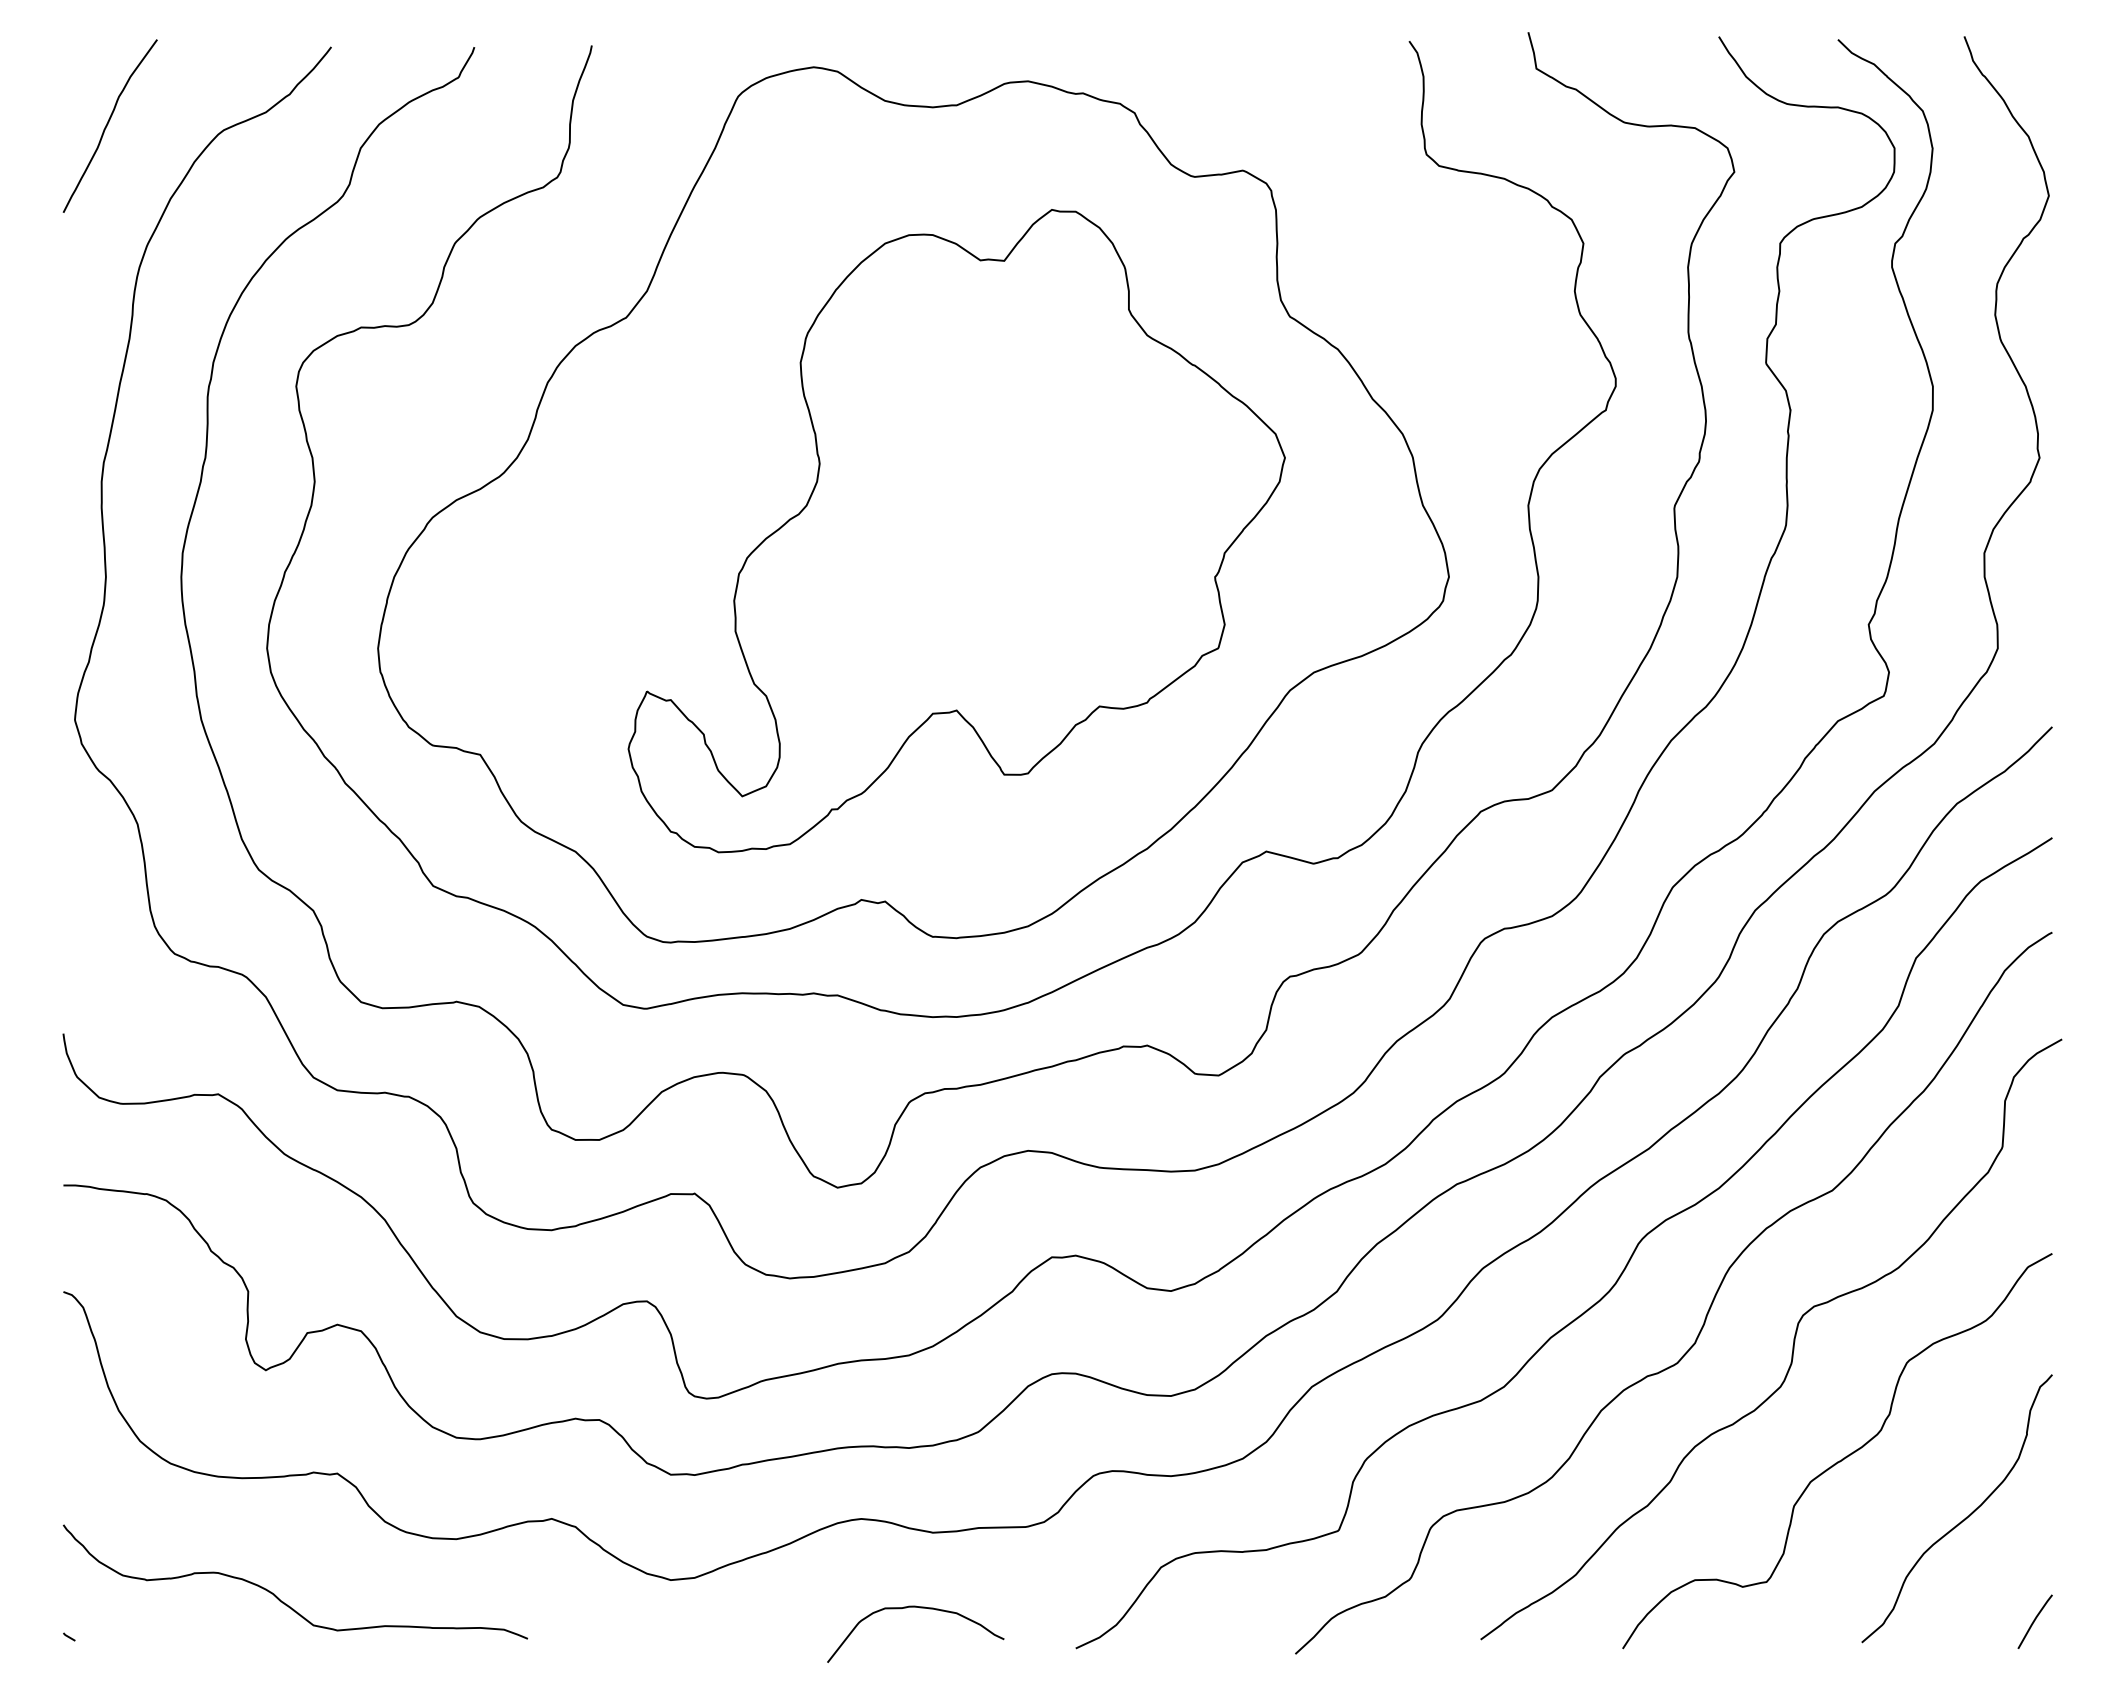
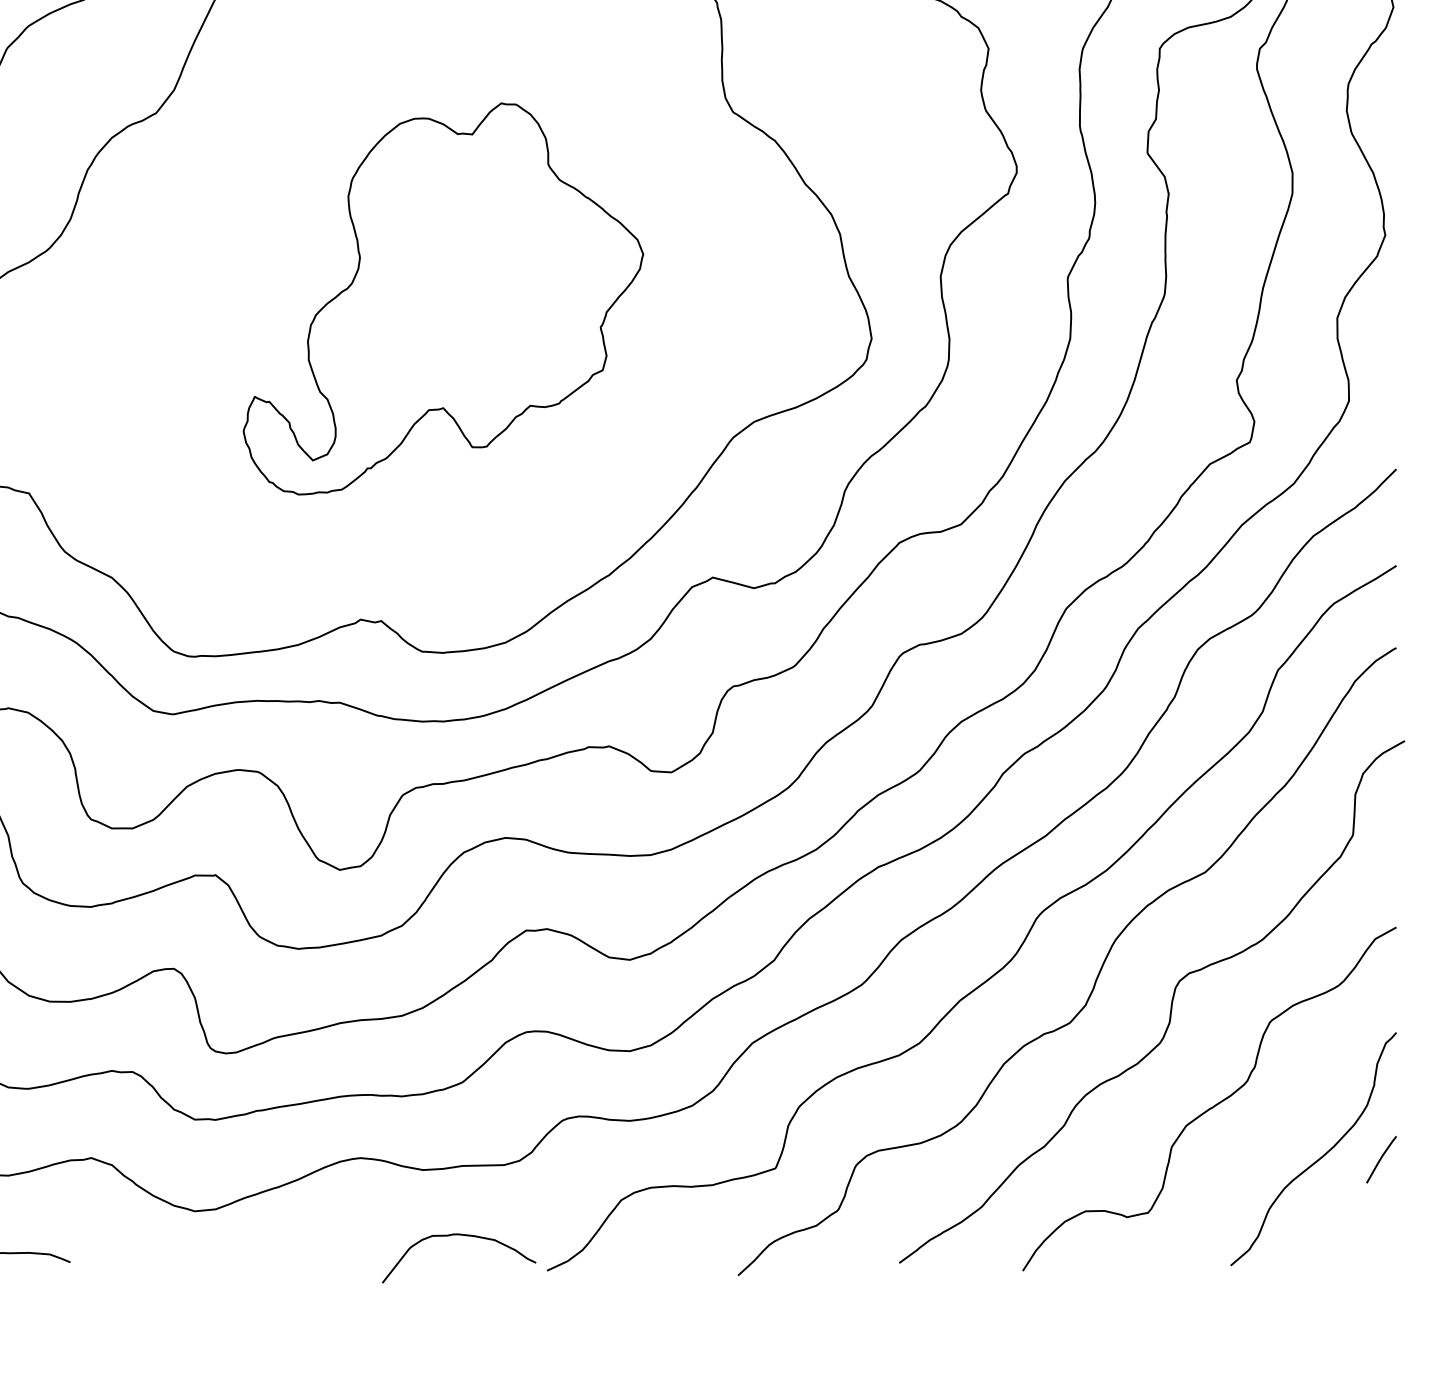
part: (956, 531) -> (443, 299), size x0.7
curve: (919, 1608) -> (462, 1235), moved
line: (2034, 1621) -> (1380, 1159), moved

